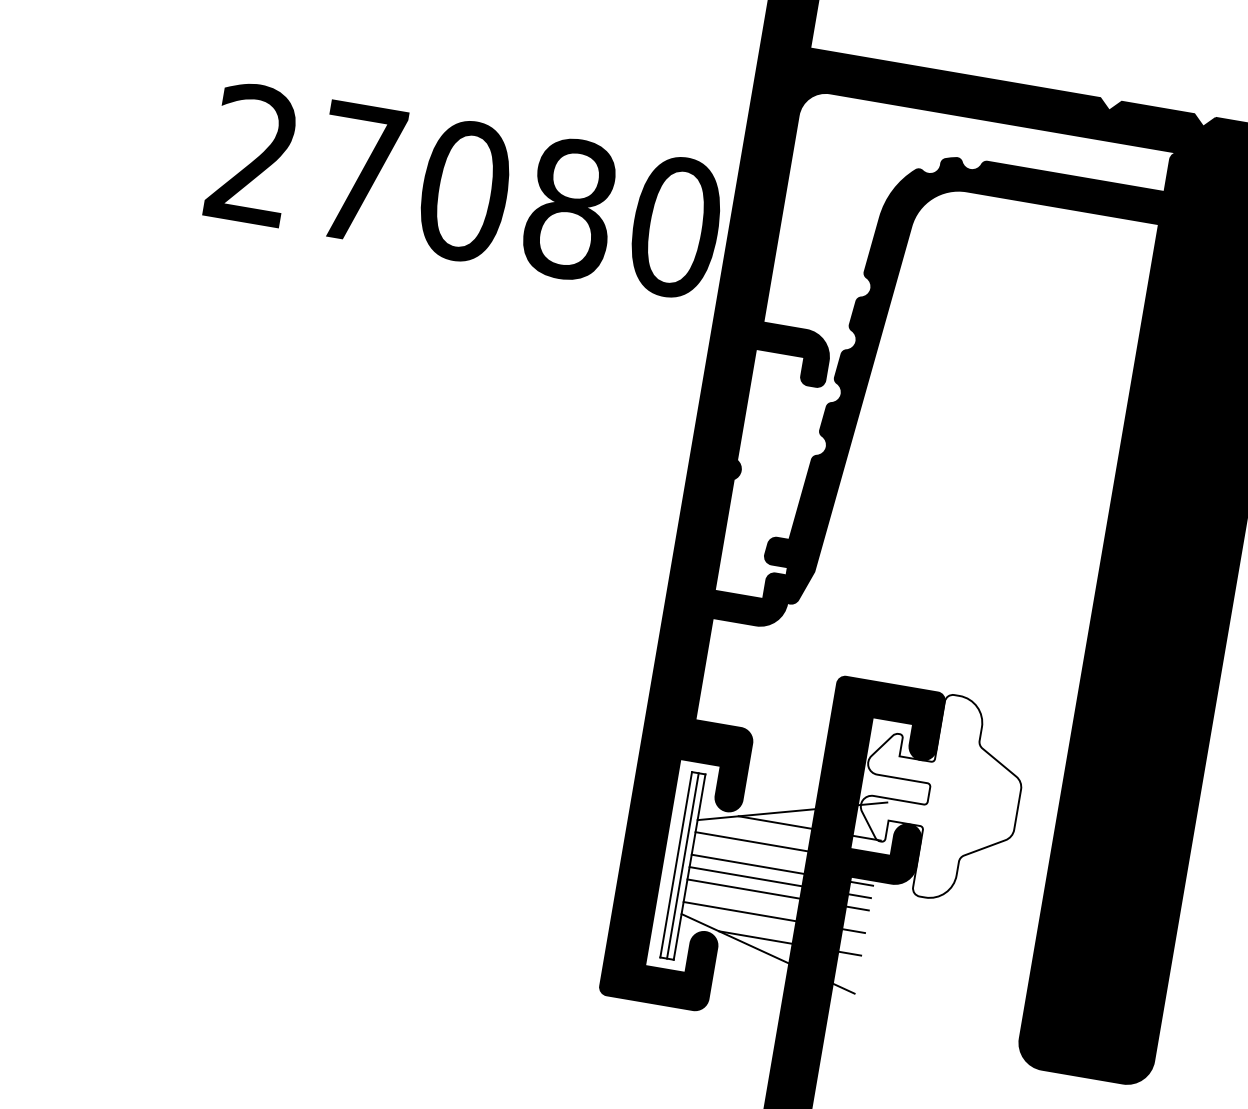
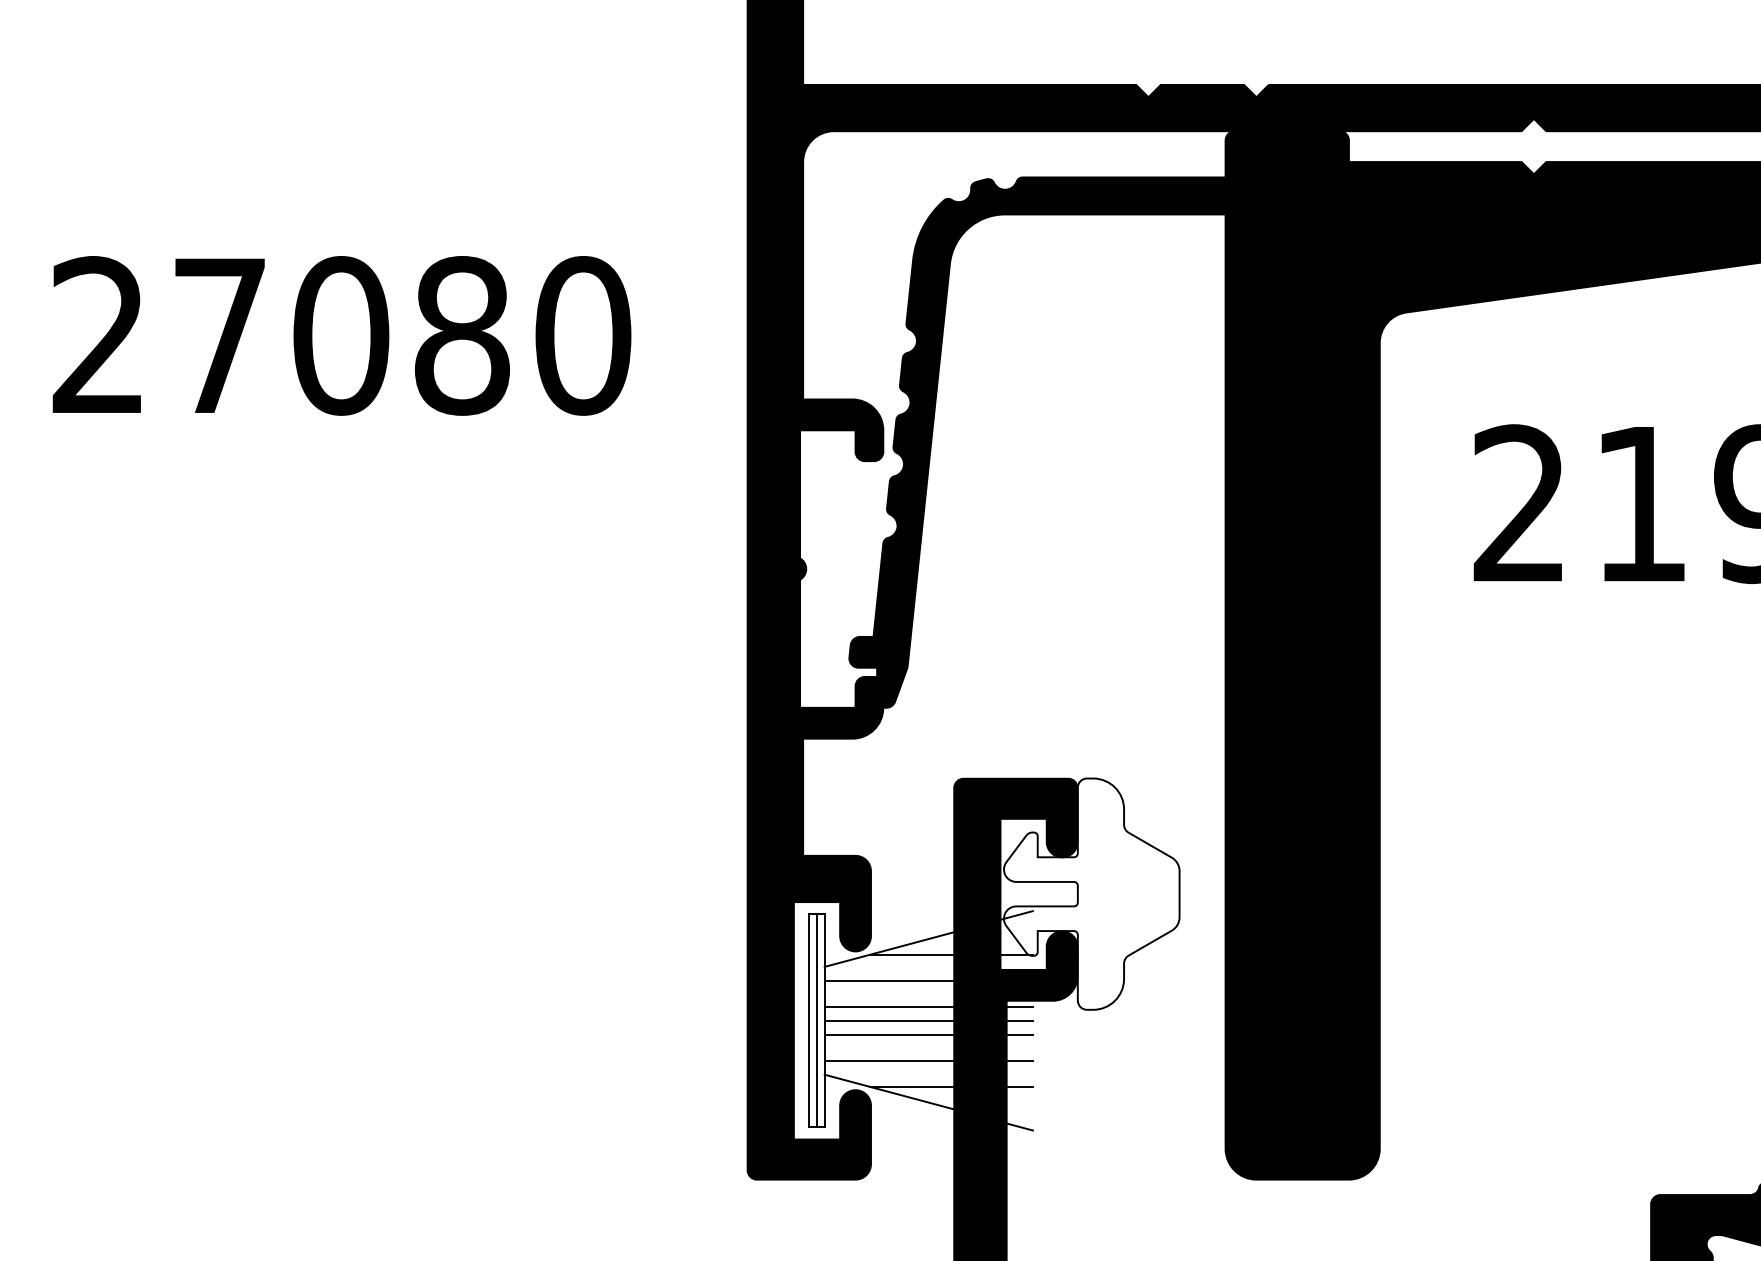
text: (465, 190) -> (341, 335), moved

